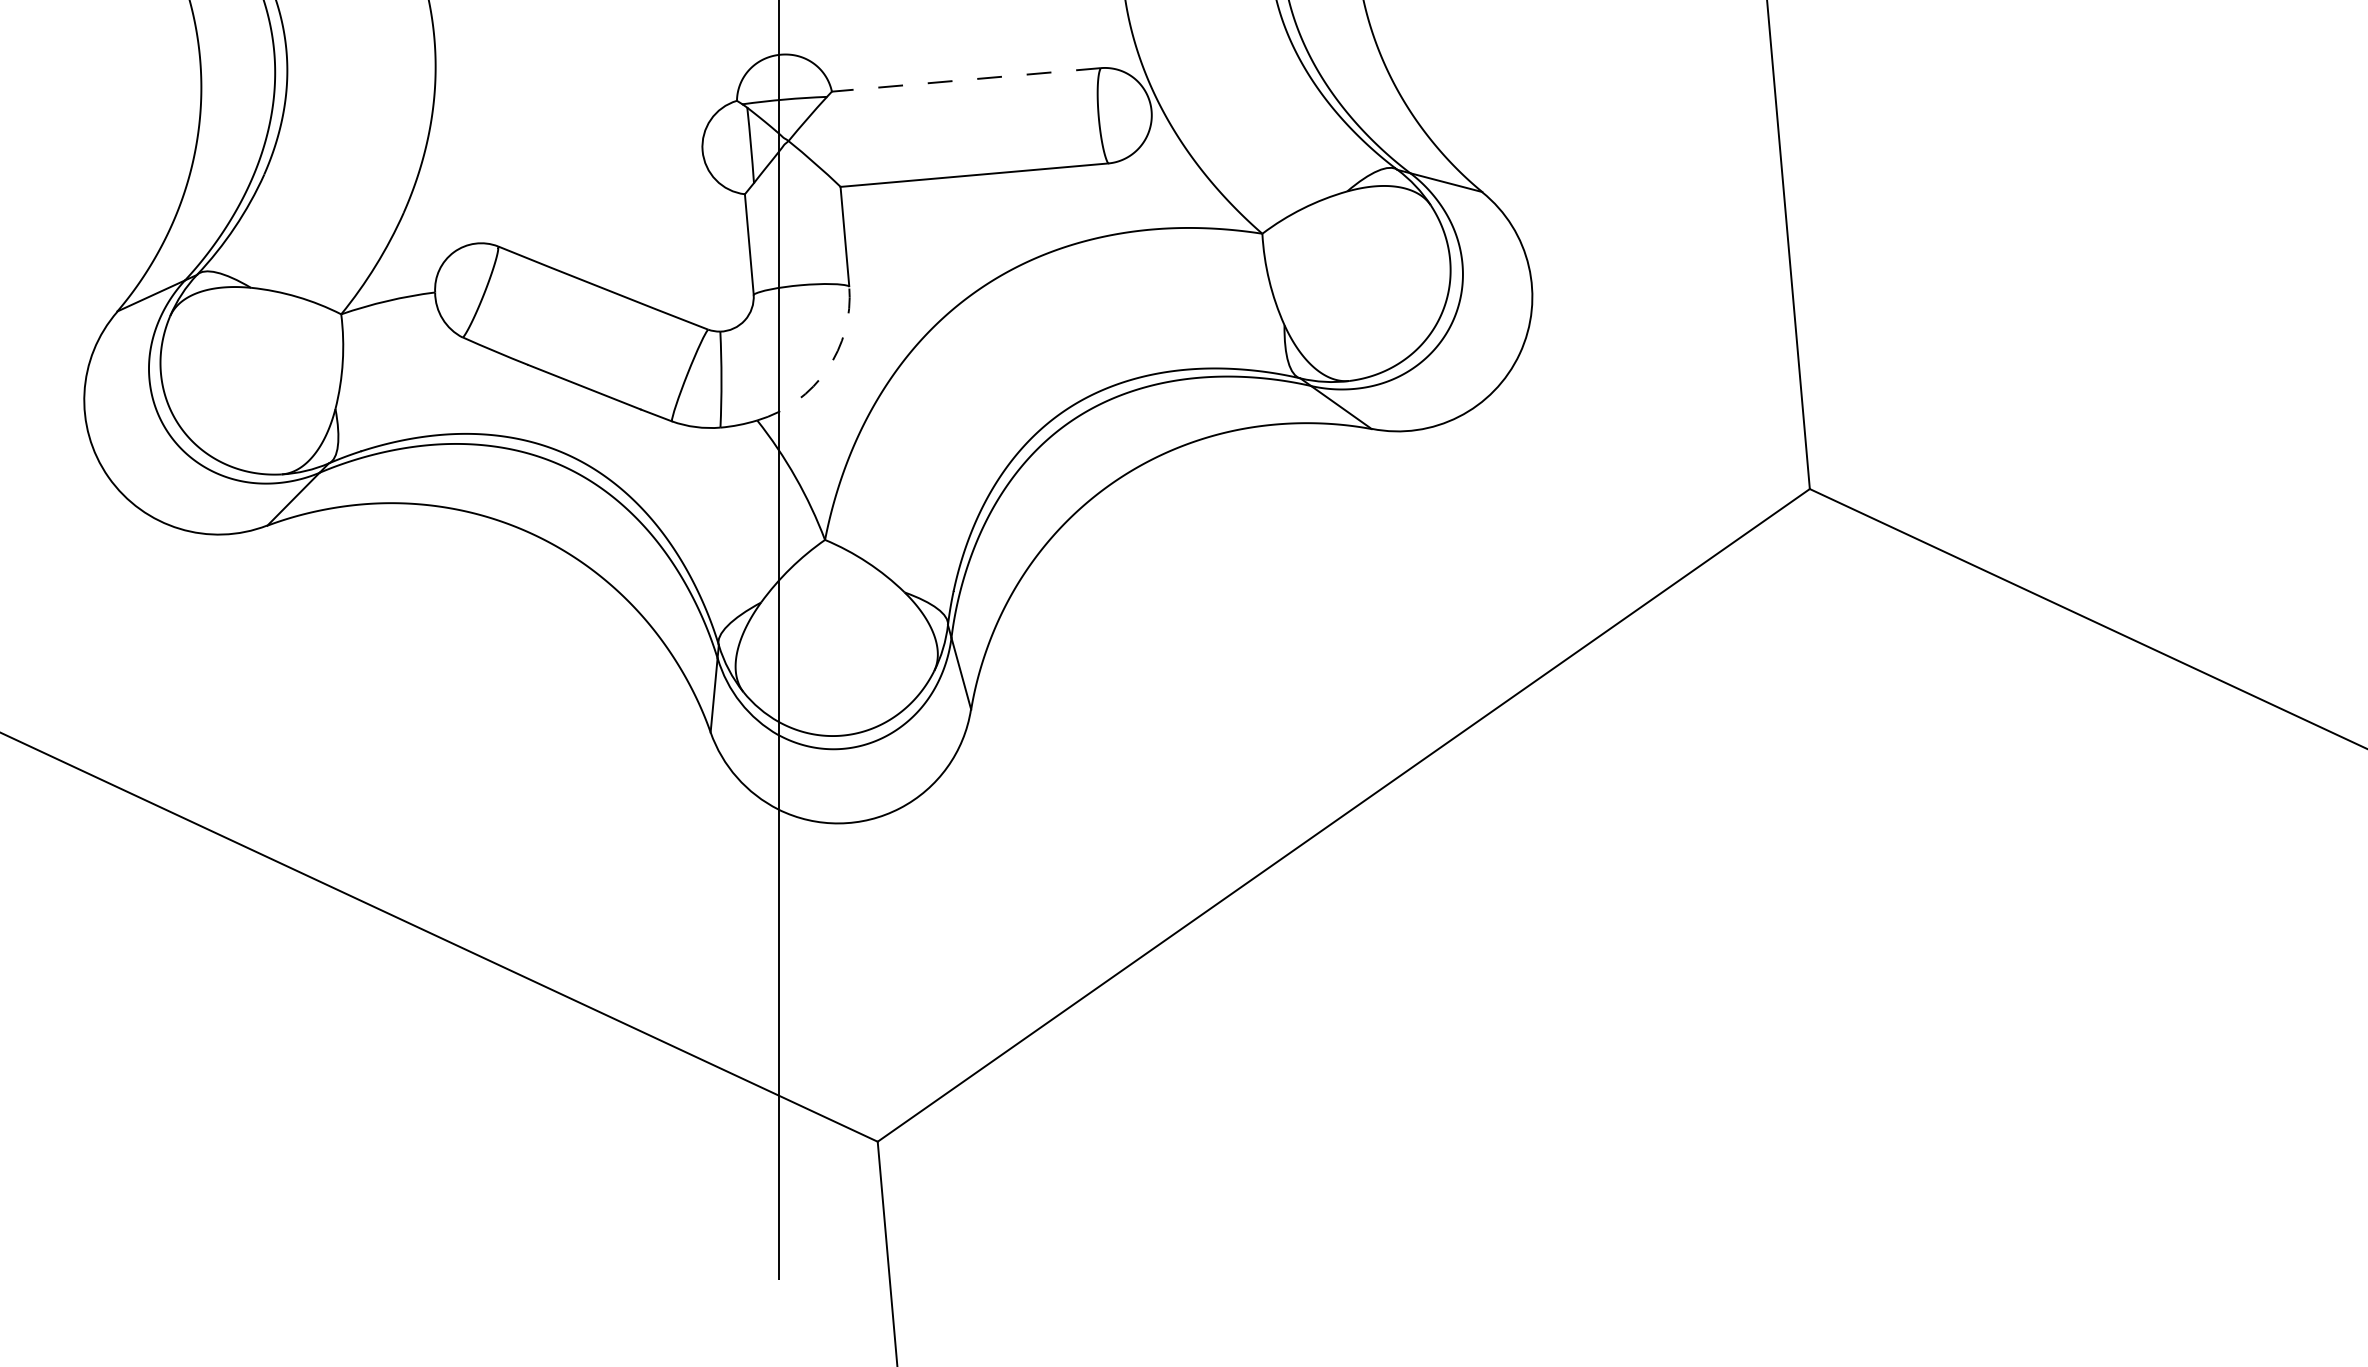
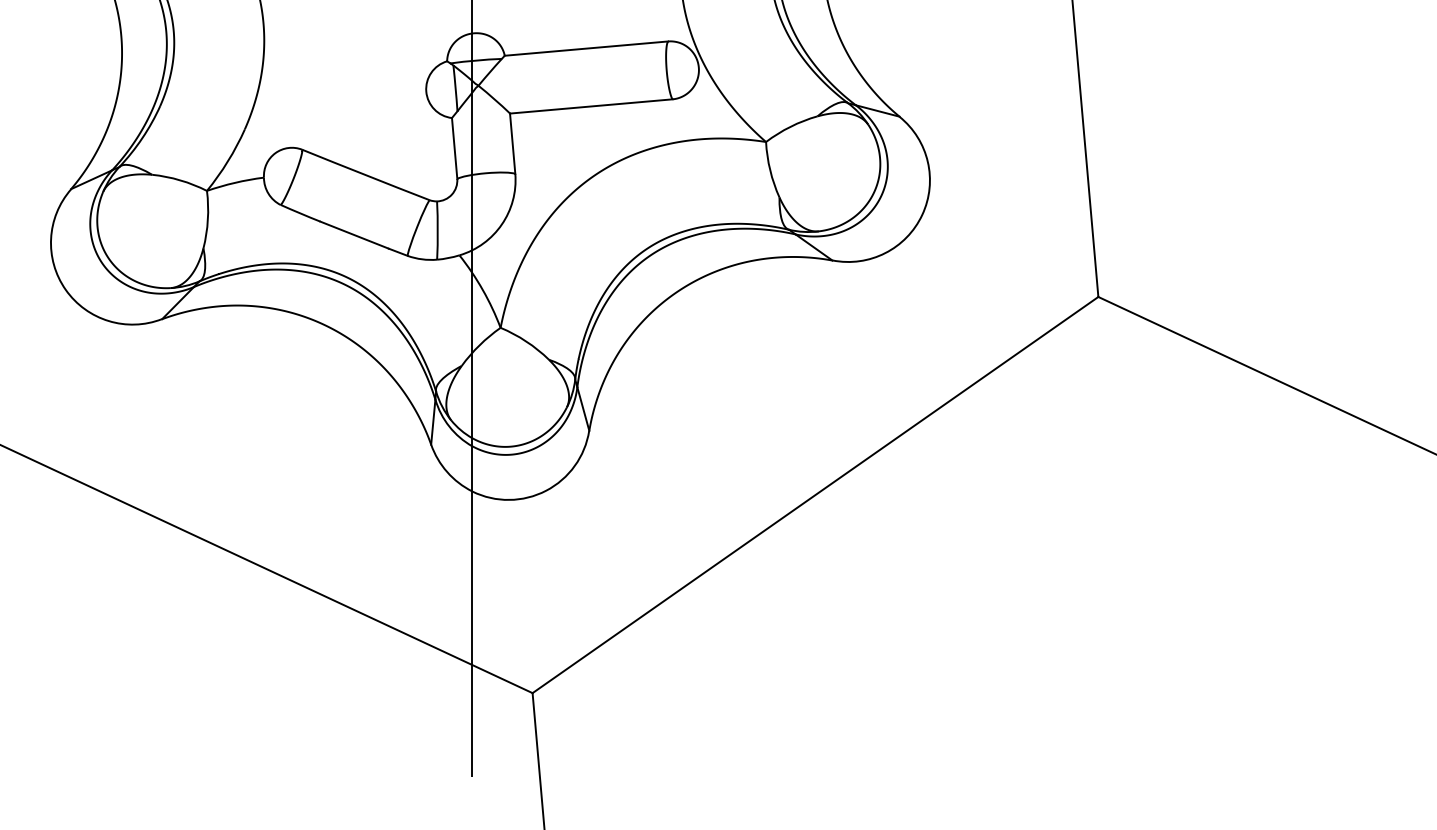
line: (966, 79) -> (586, 48), dashed -> solid
arc: (826, 369) -> (501, 224), dashed -> solid

